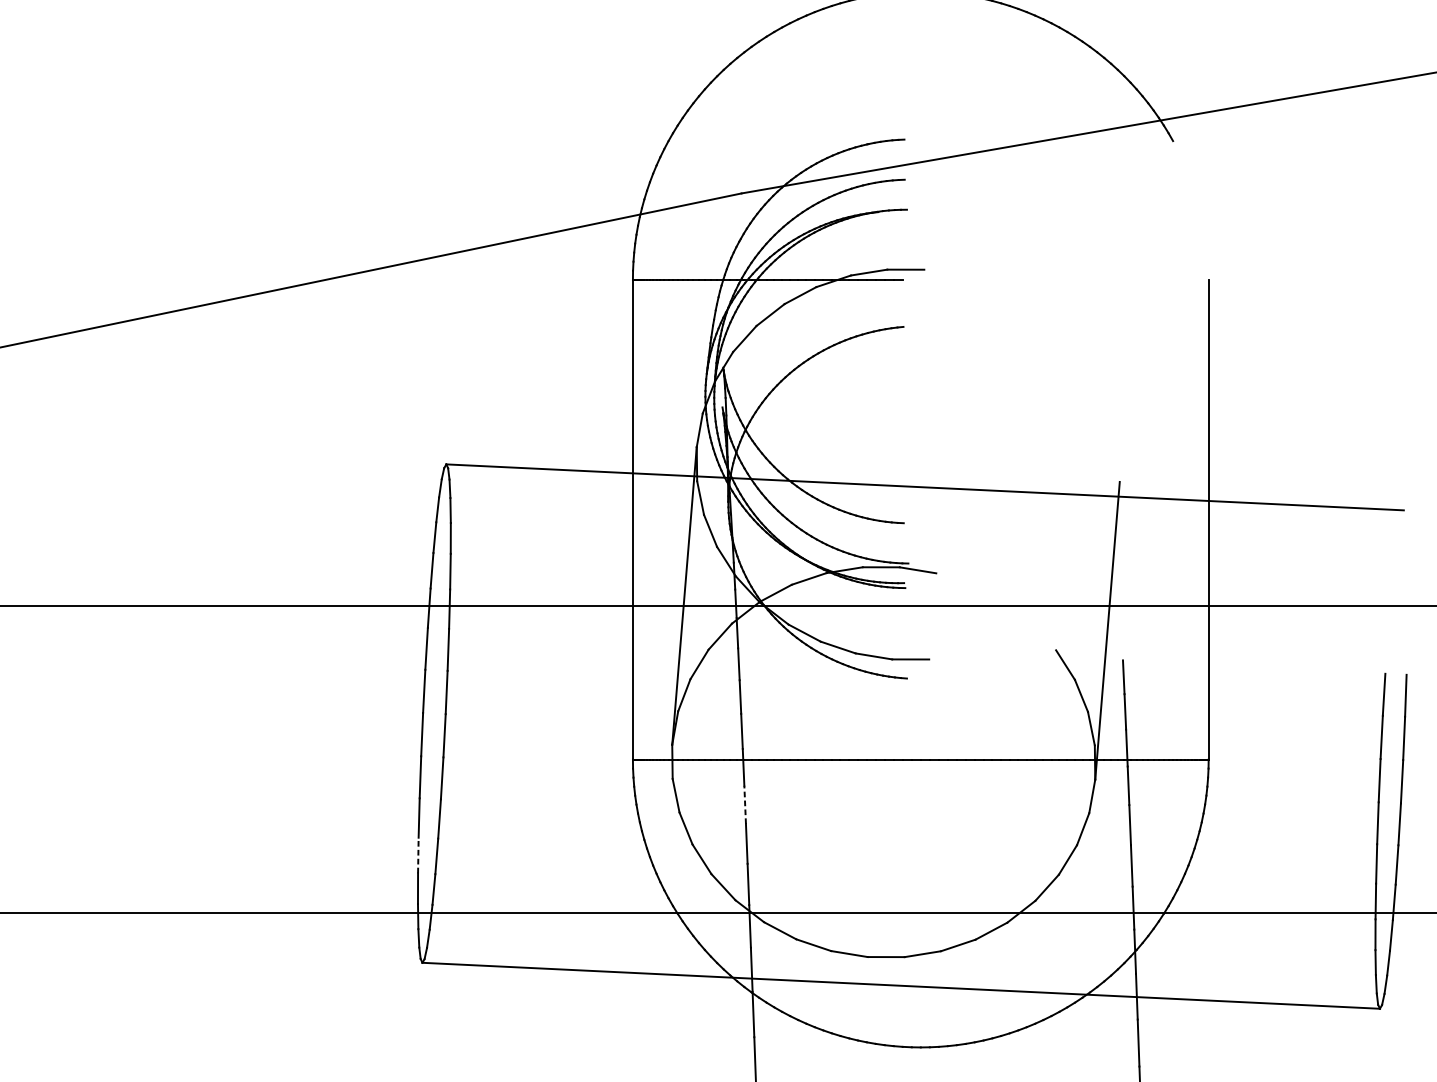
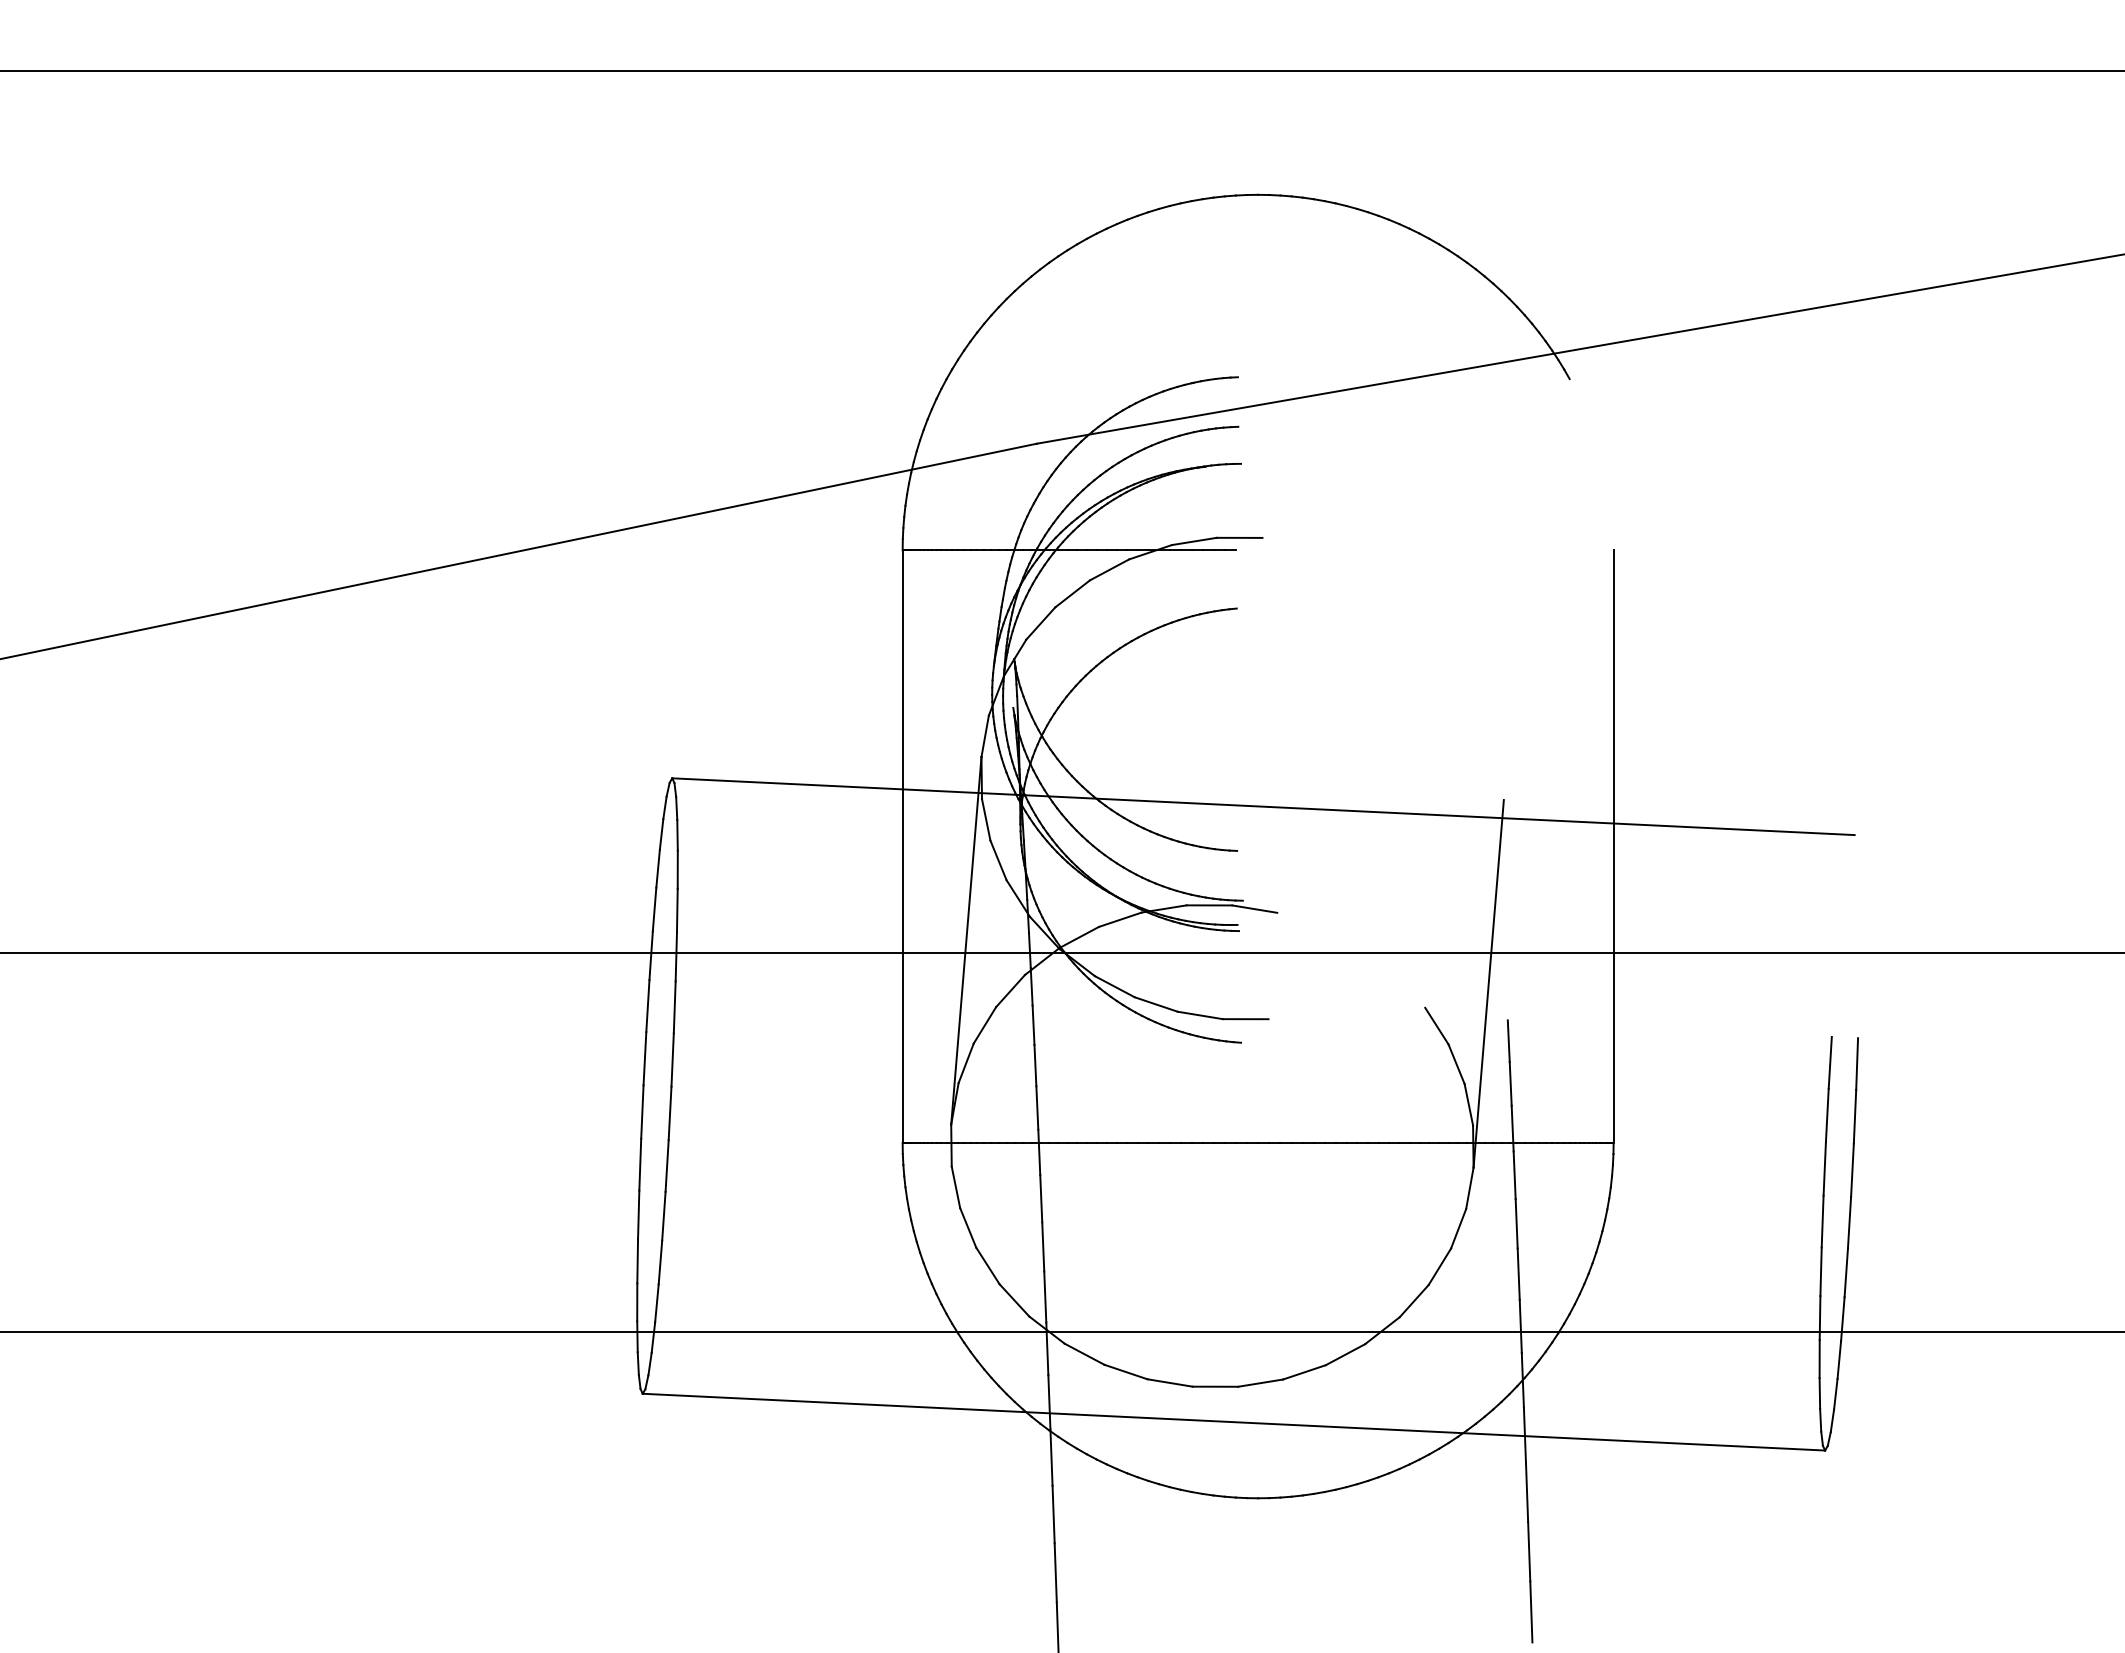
line: (745, 804) -> (1041, 1198), dashed -> solid
line: (418, 854) -> (637, 1260), dashed -> solid

